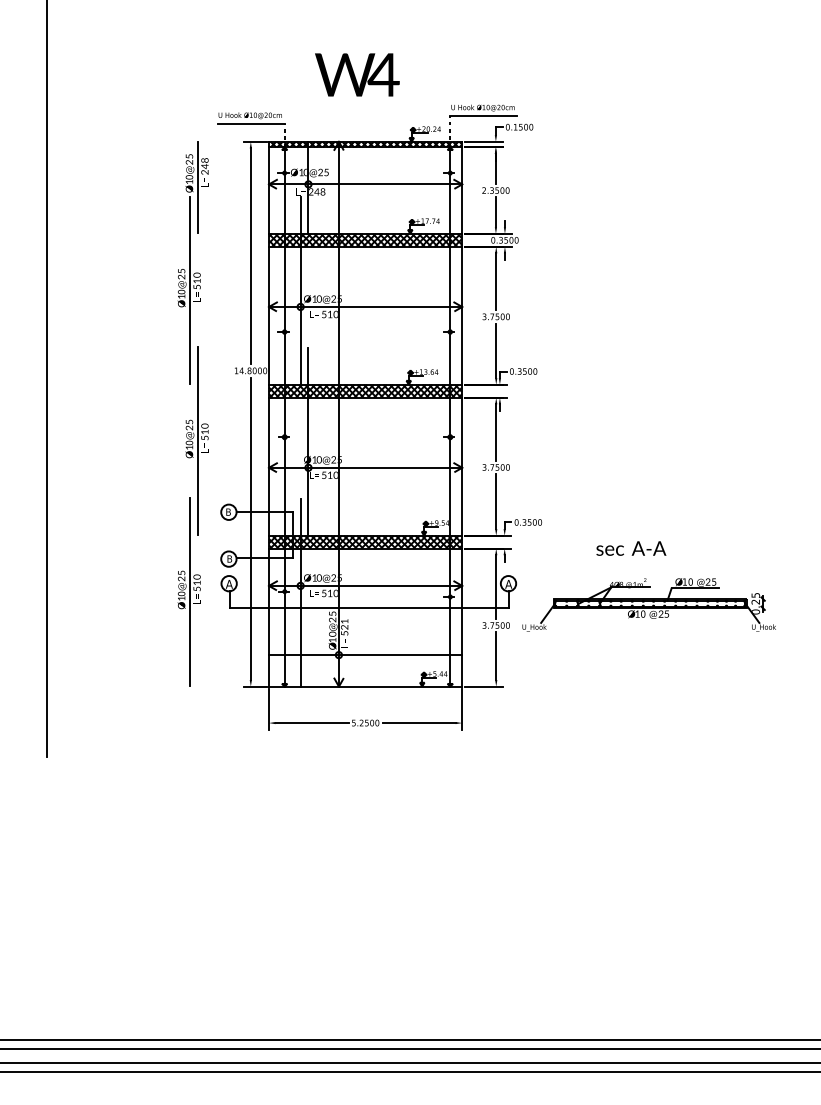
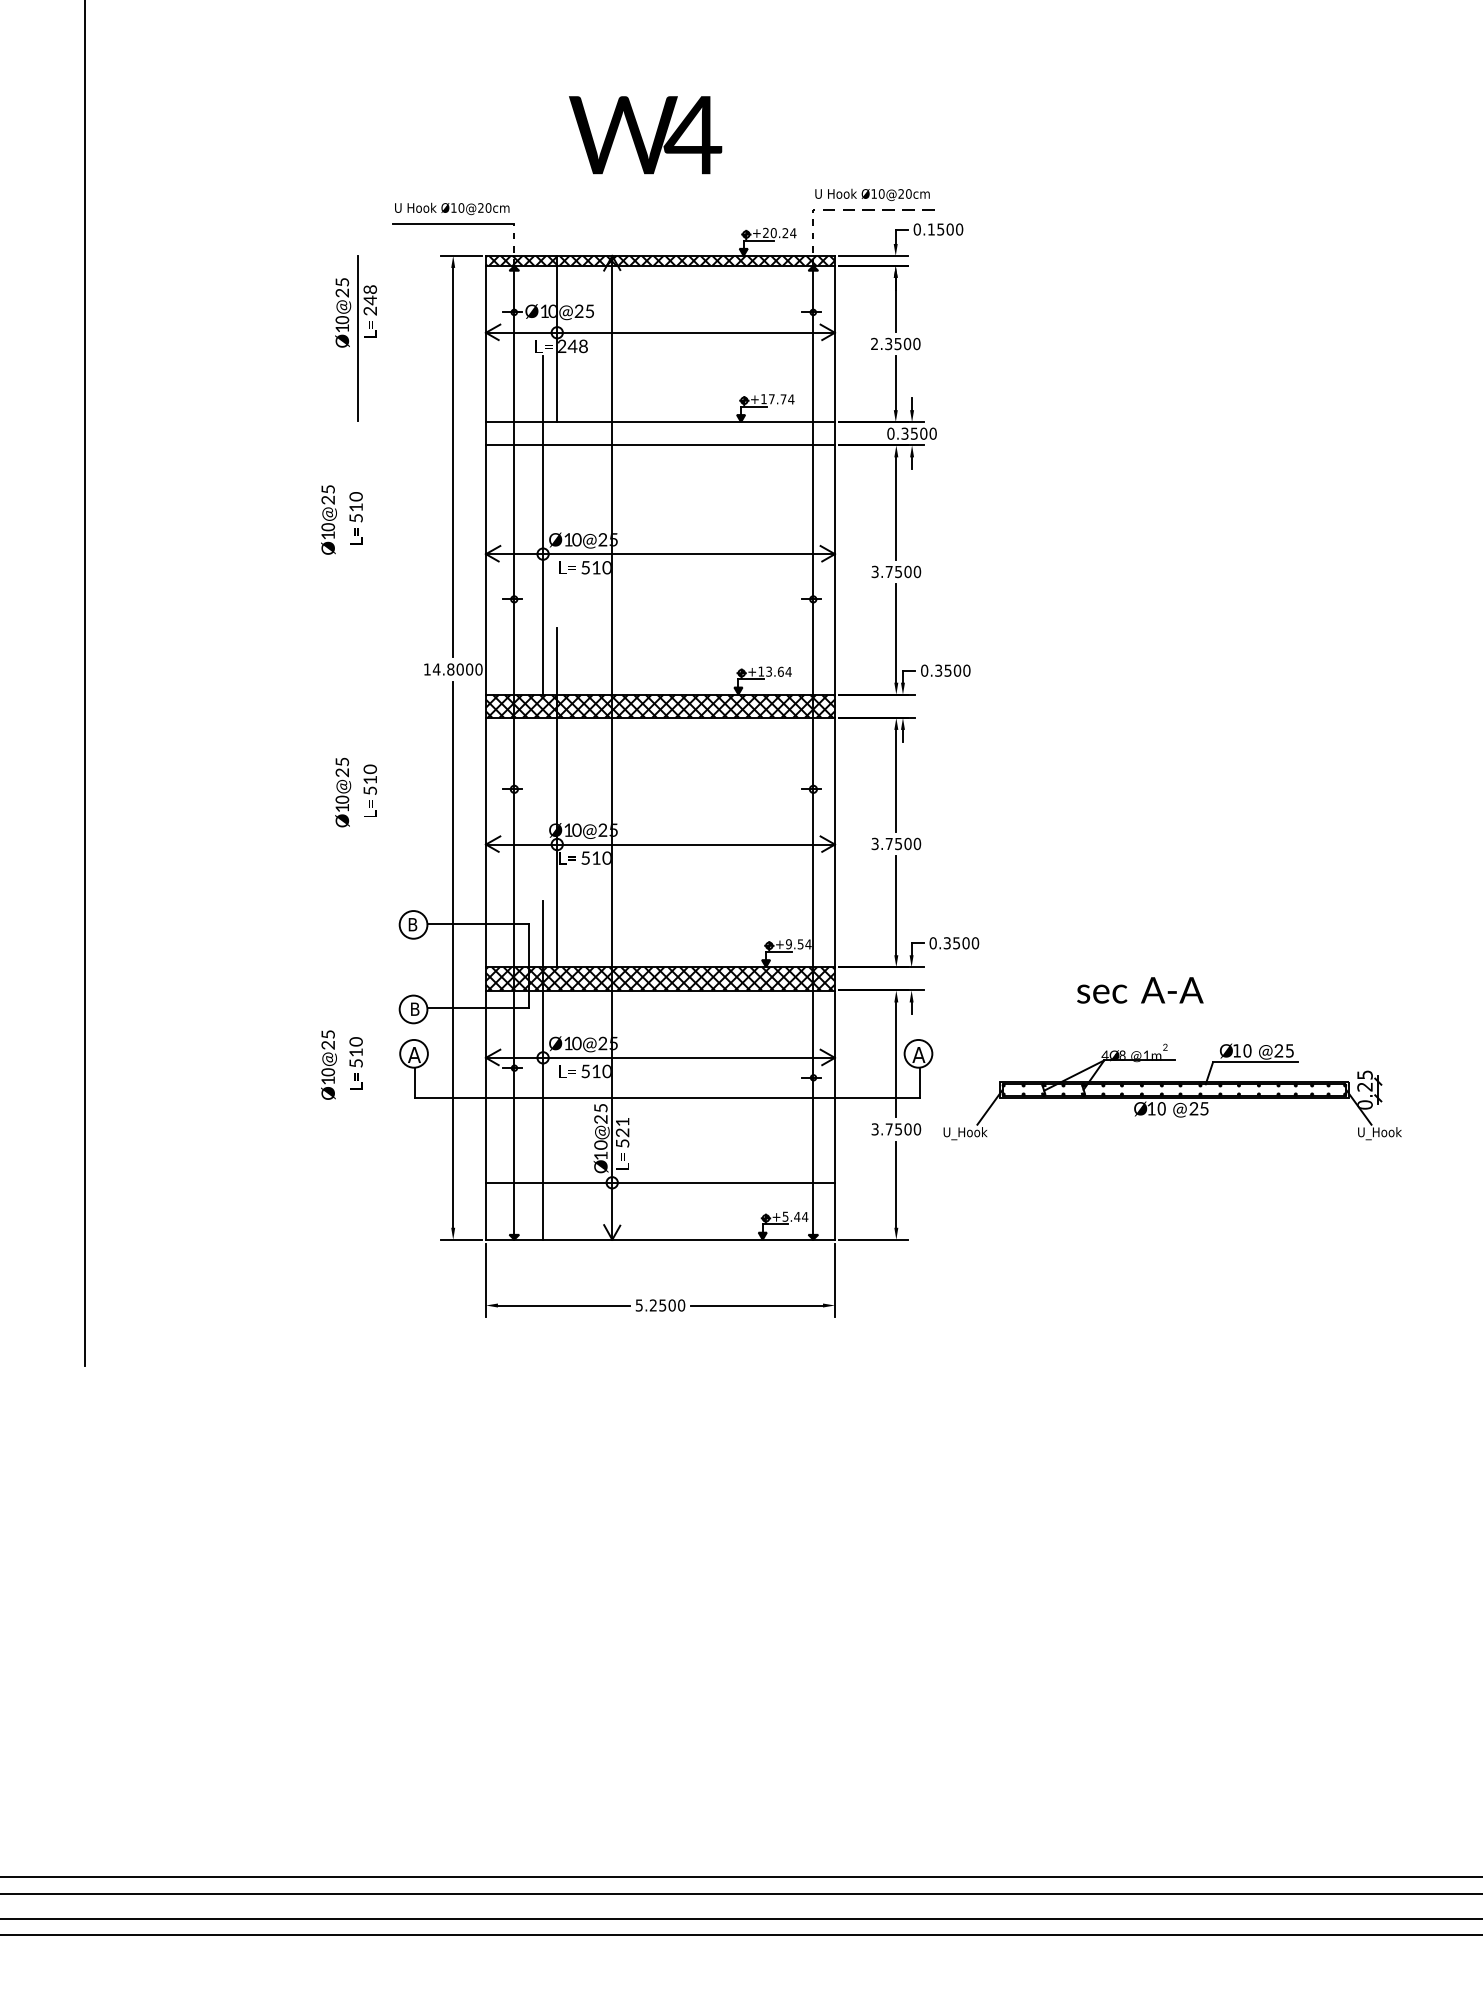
line: (483, 116) -> (873, 210), solid -> dashed
hatch: (365, 239) -> (660, 432), removed
line: (190, 290) -> (344, 524), removed
line: (197, 441) -> (356, 797), removed
line: (190, 592) -> (344, 1069), removed

